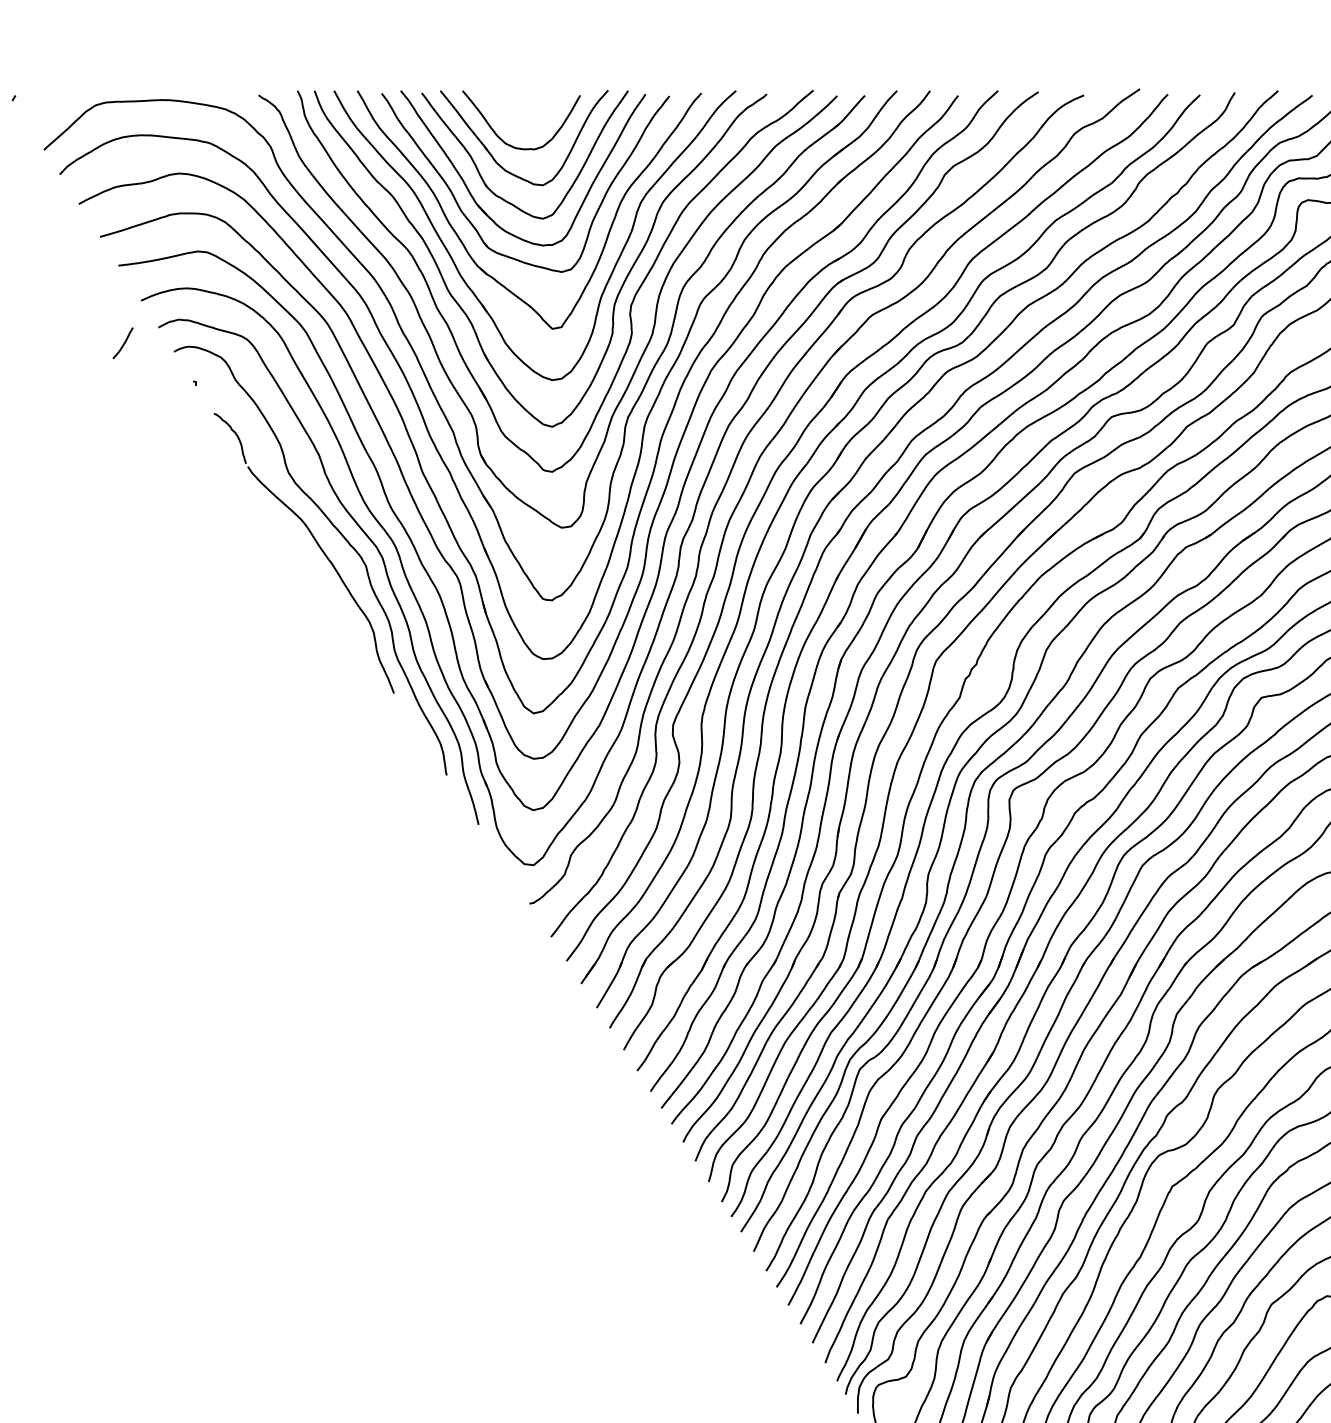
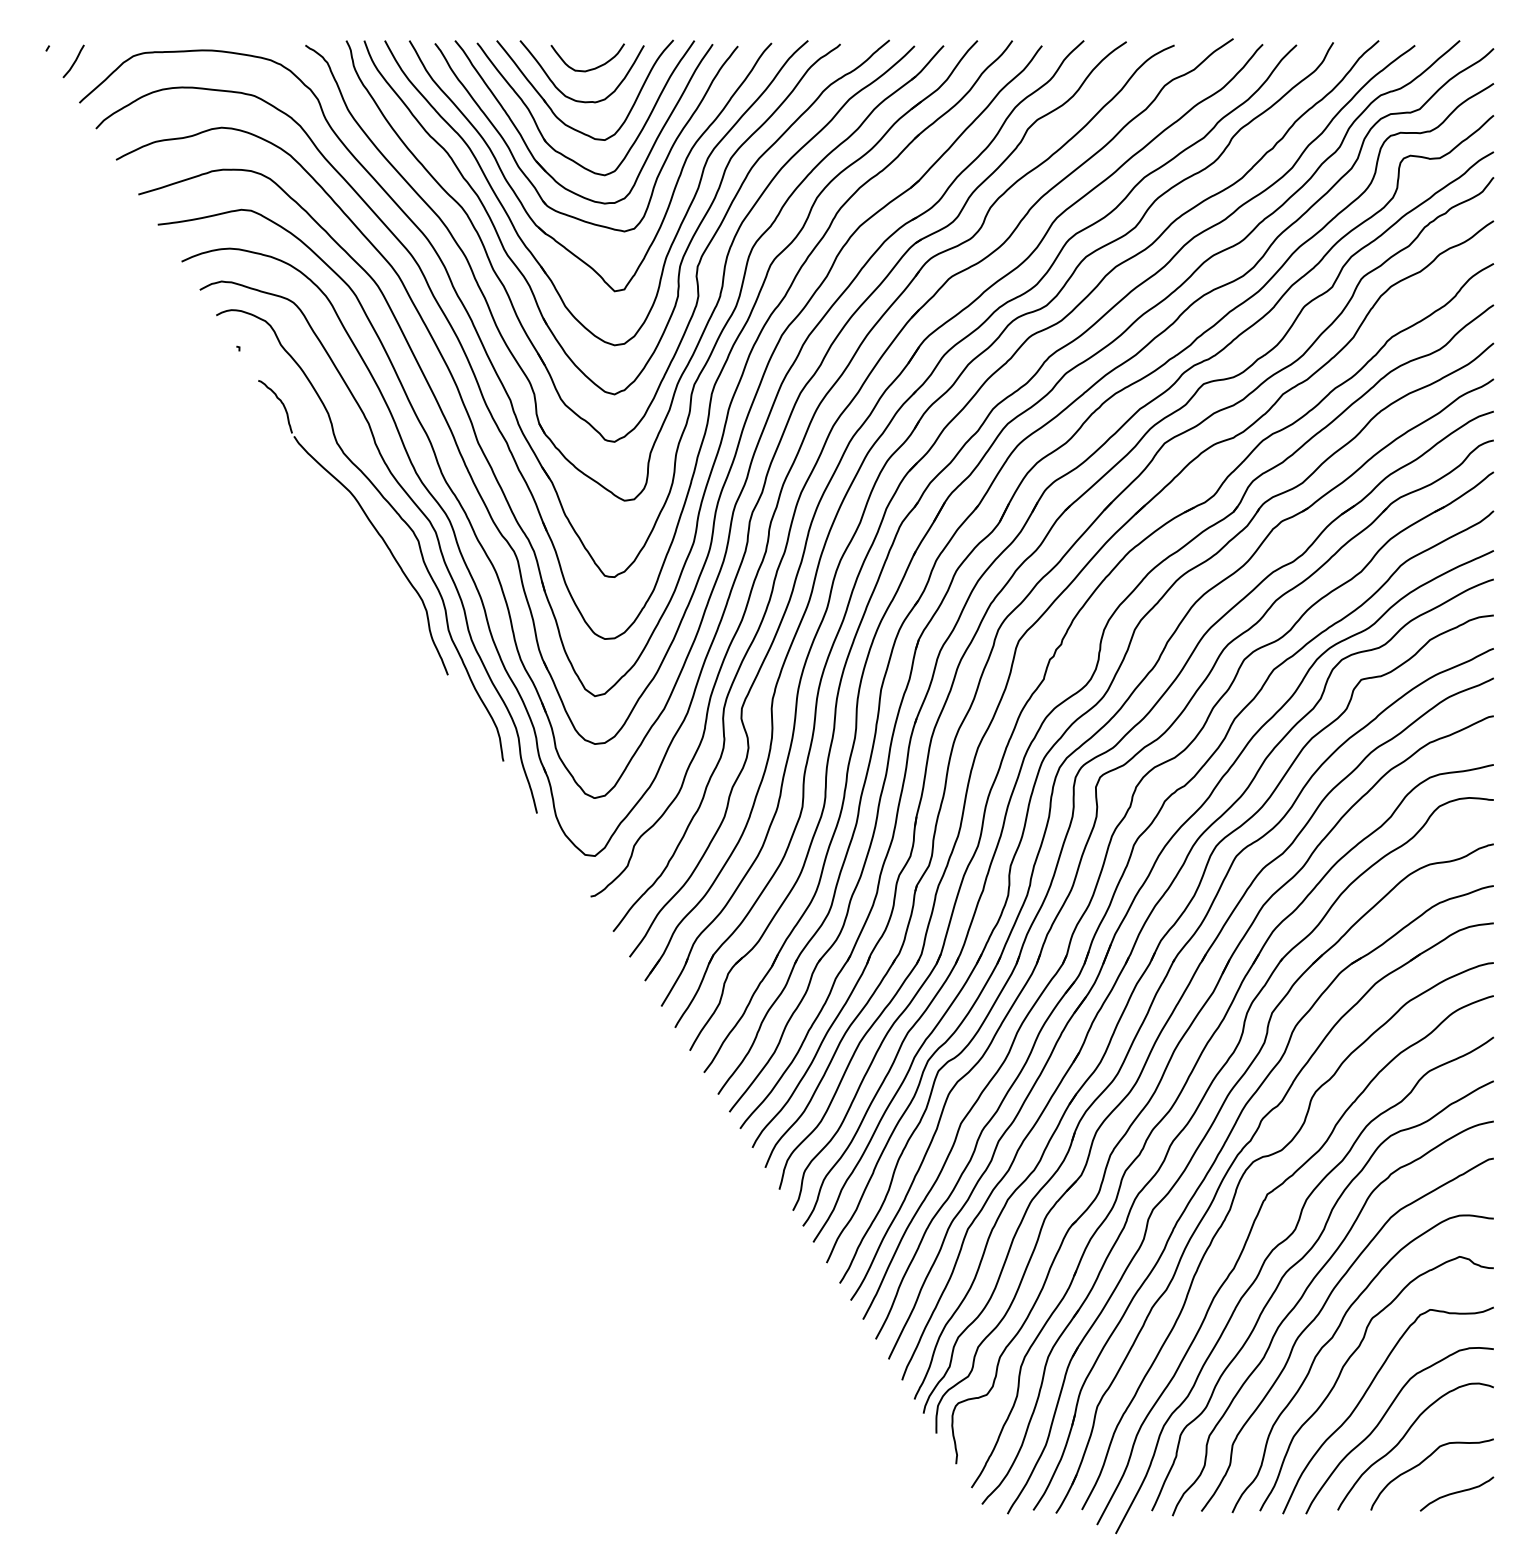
curve: (530, 117) -> (591, 68), added
curve: (123, 343) -> (74, 61), moved

